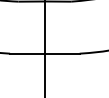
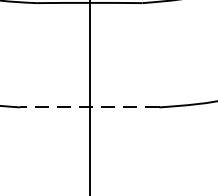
line: (44, 53) -> (88, 107), solid -> dashed

